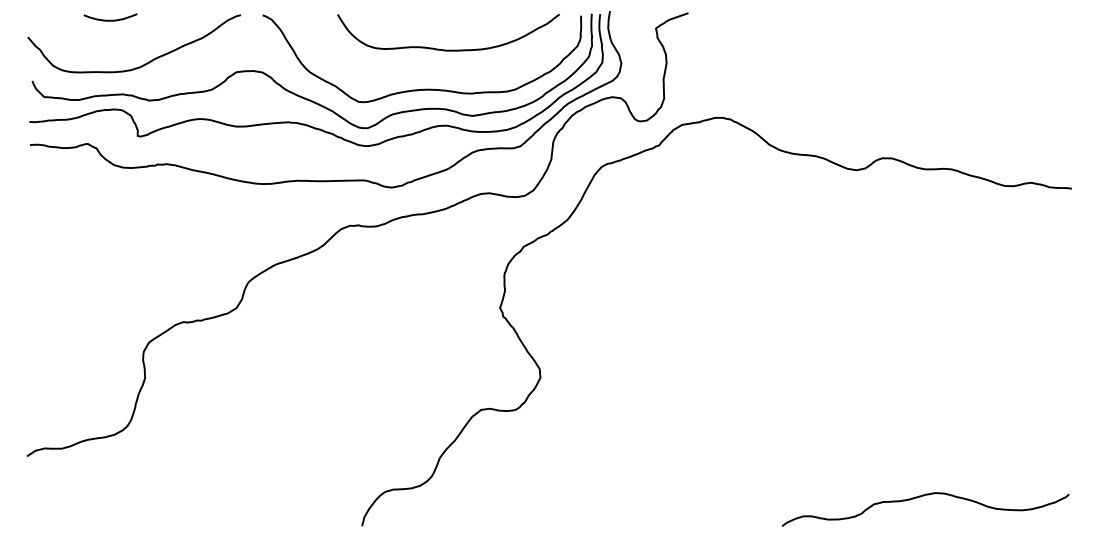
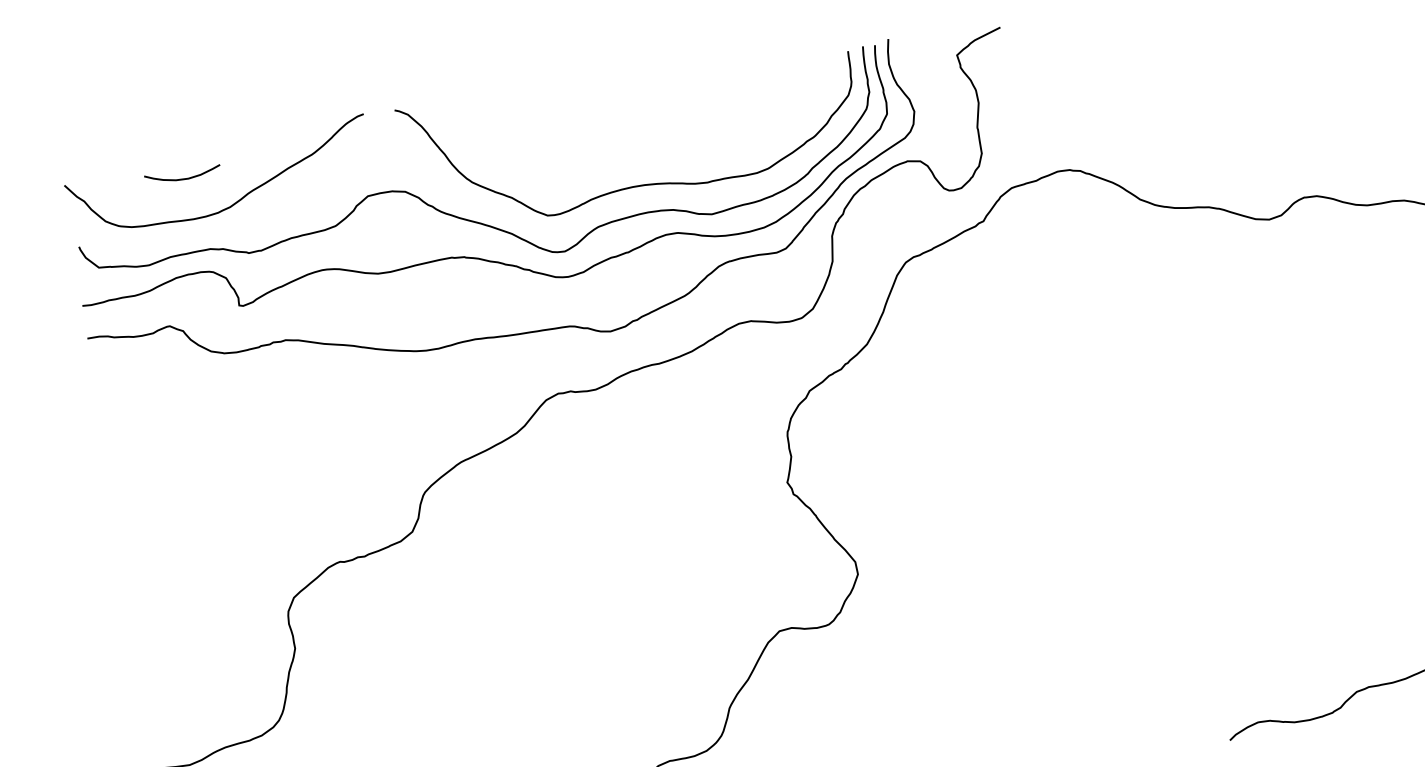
curve: (110, 19) -> (182, 177), moved
curve: (448, 49) -> (665, 124), removed

